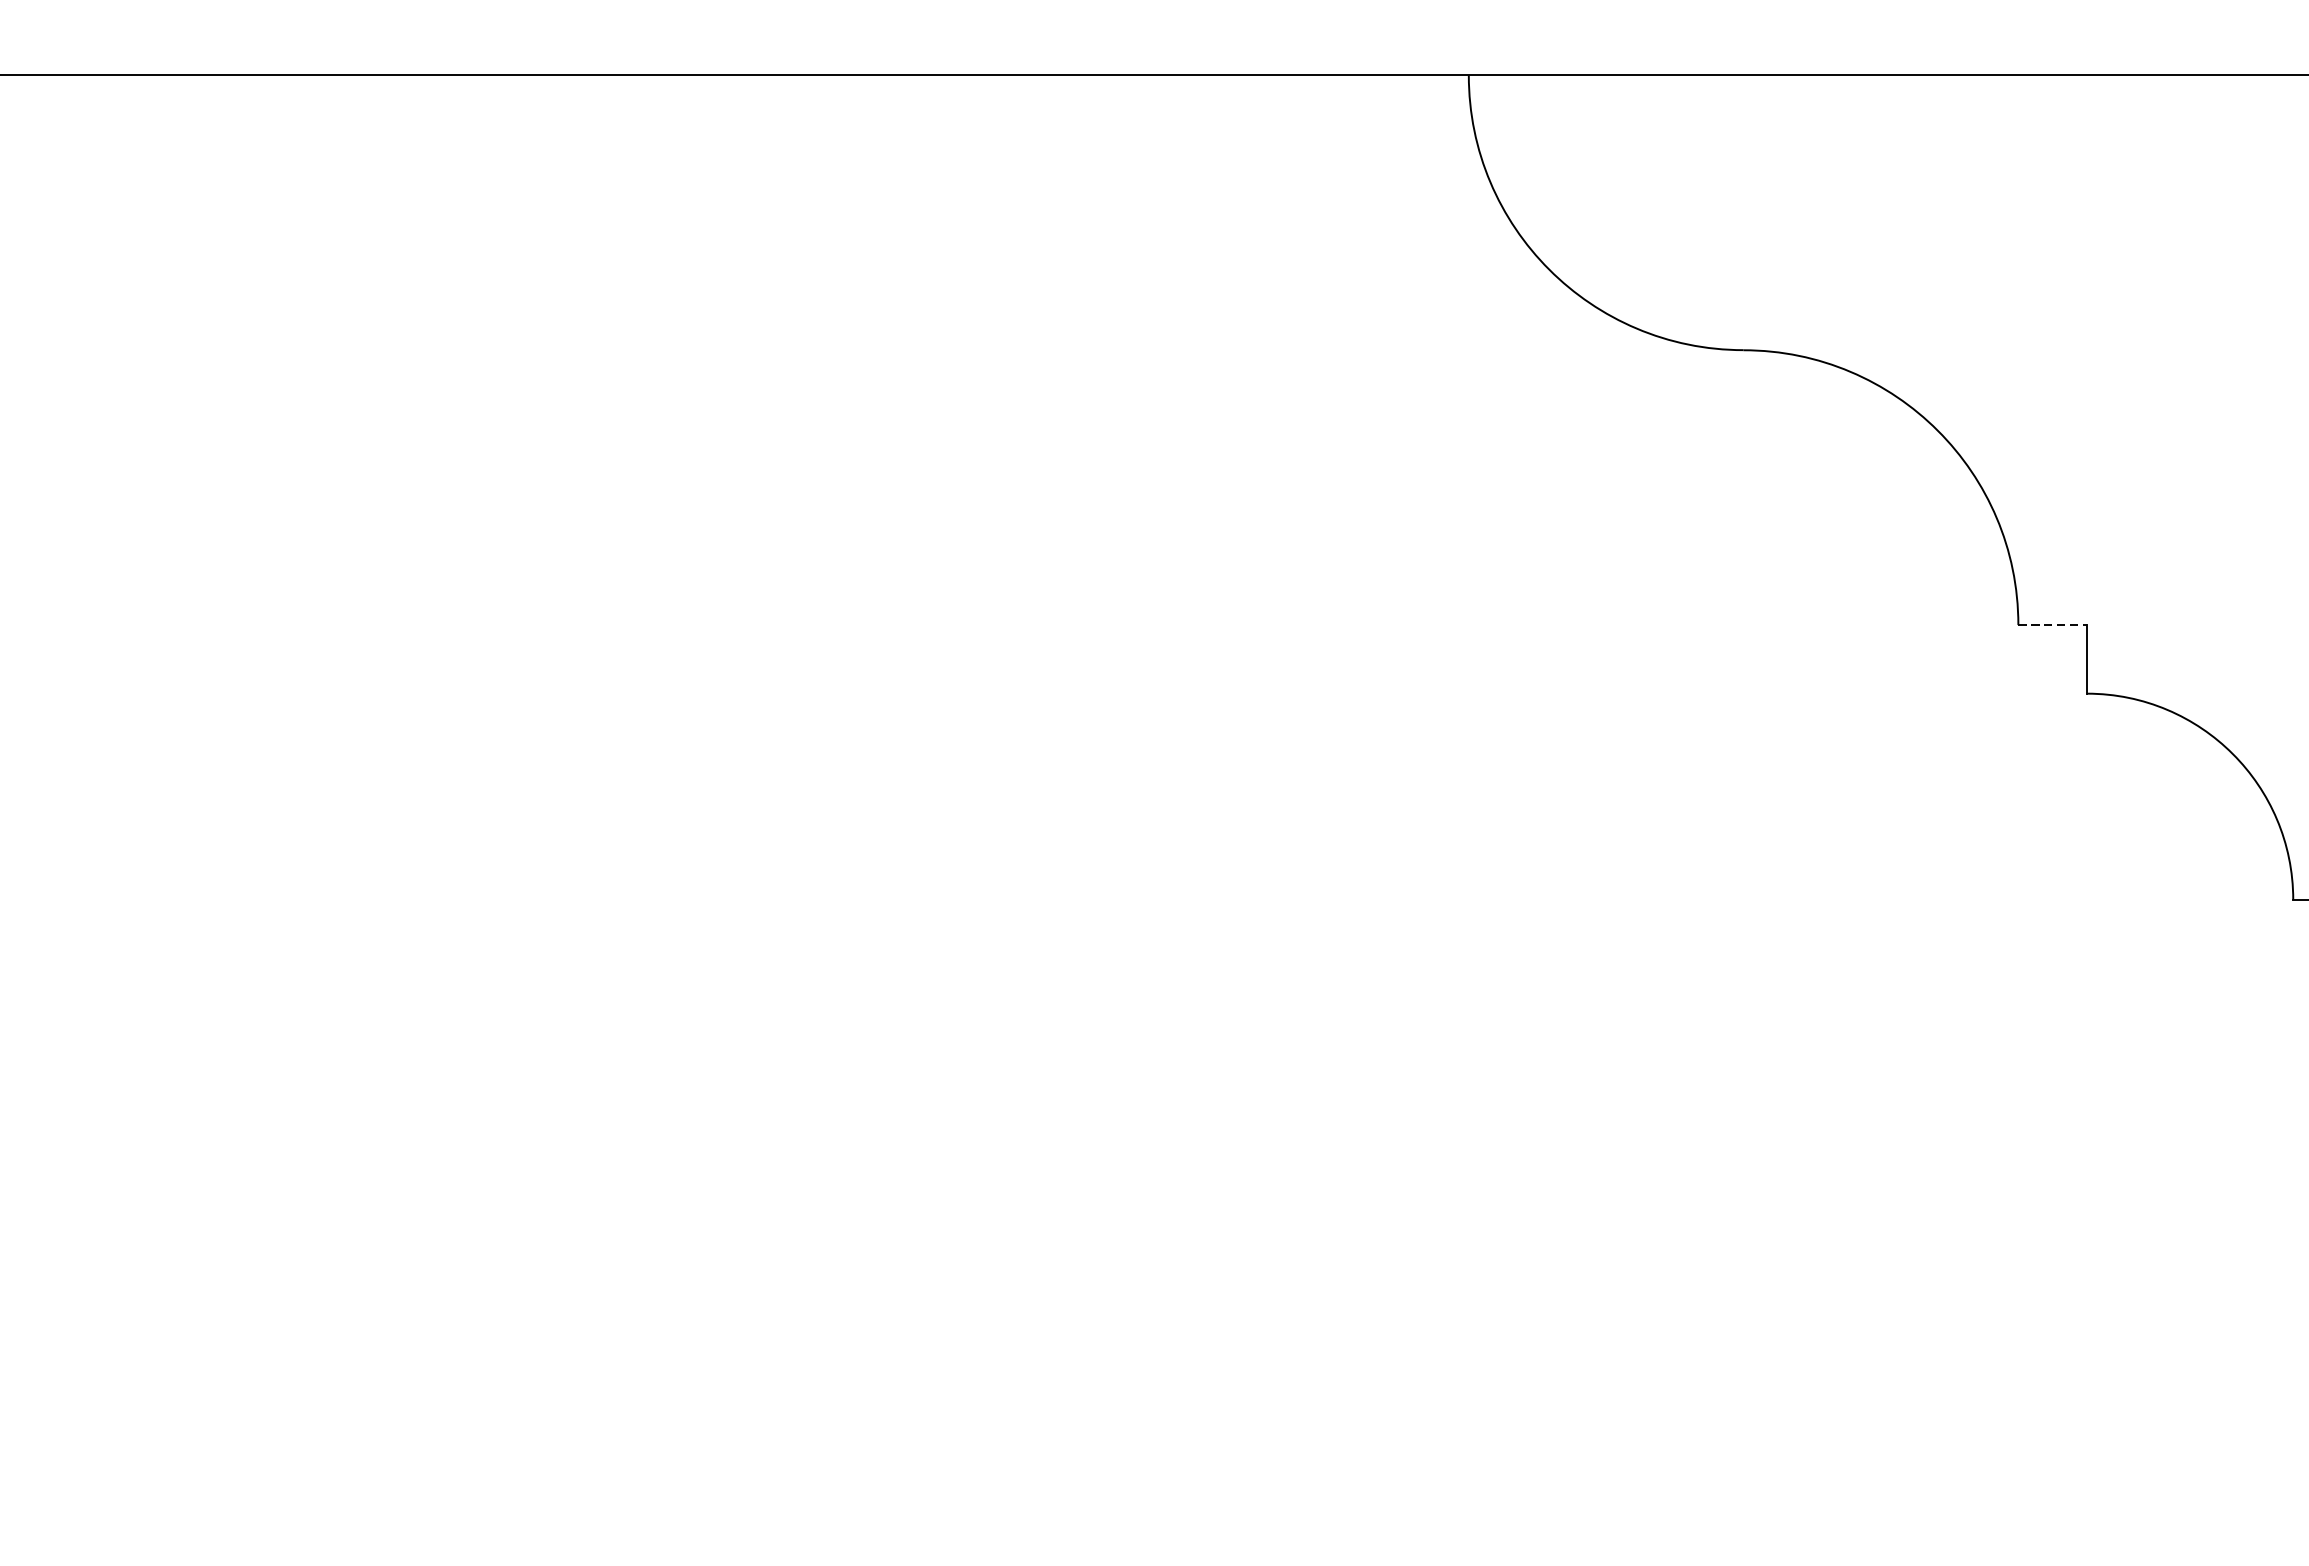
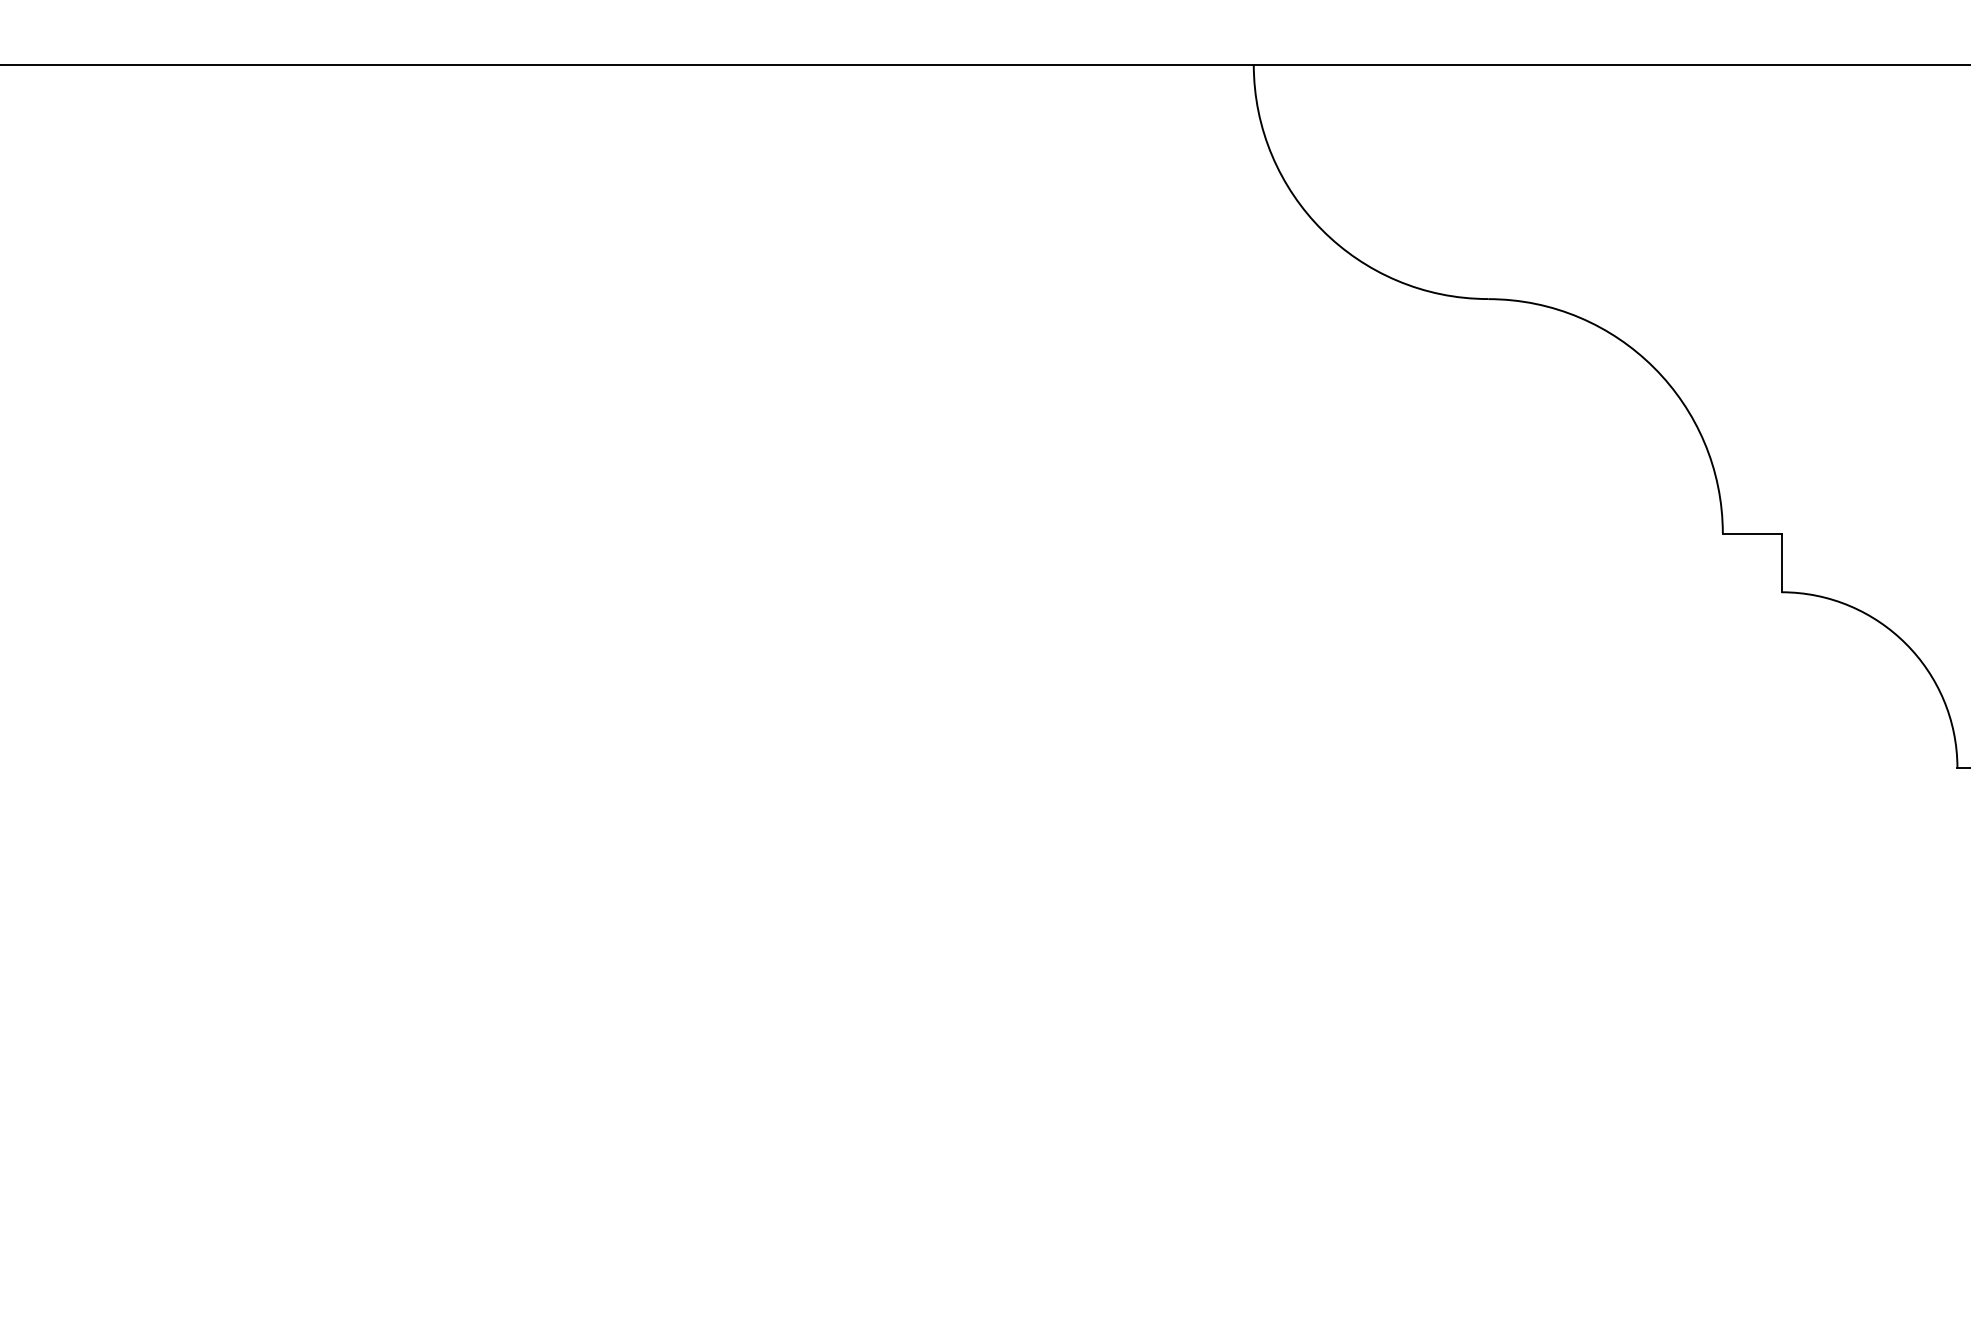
line: (2053, 624) -> (1752, 533), dashed -> solid

